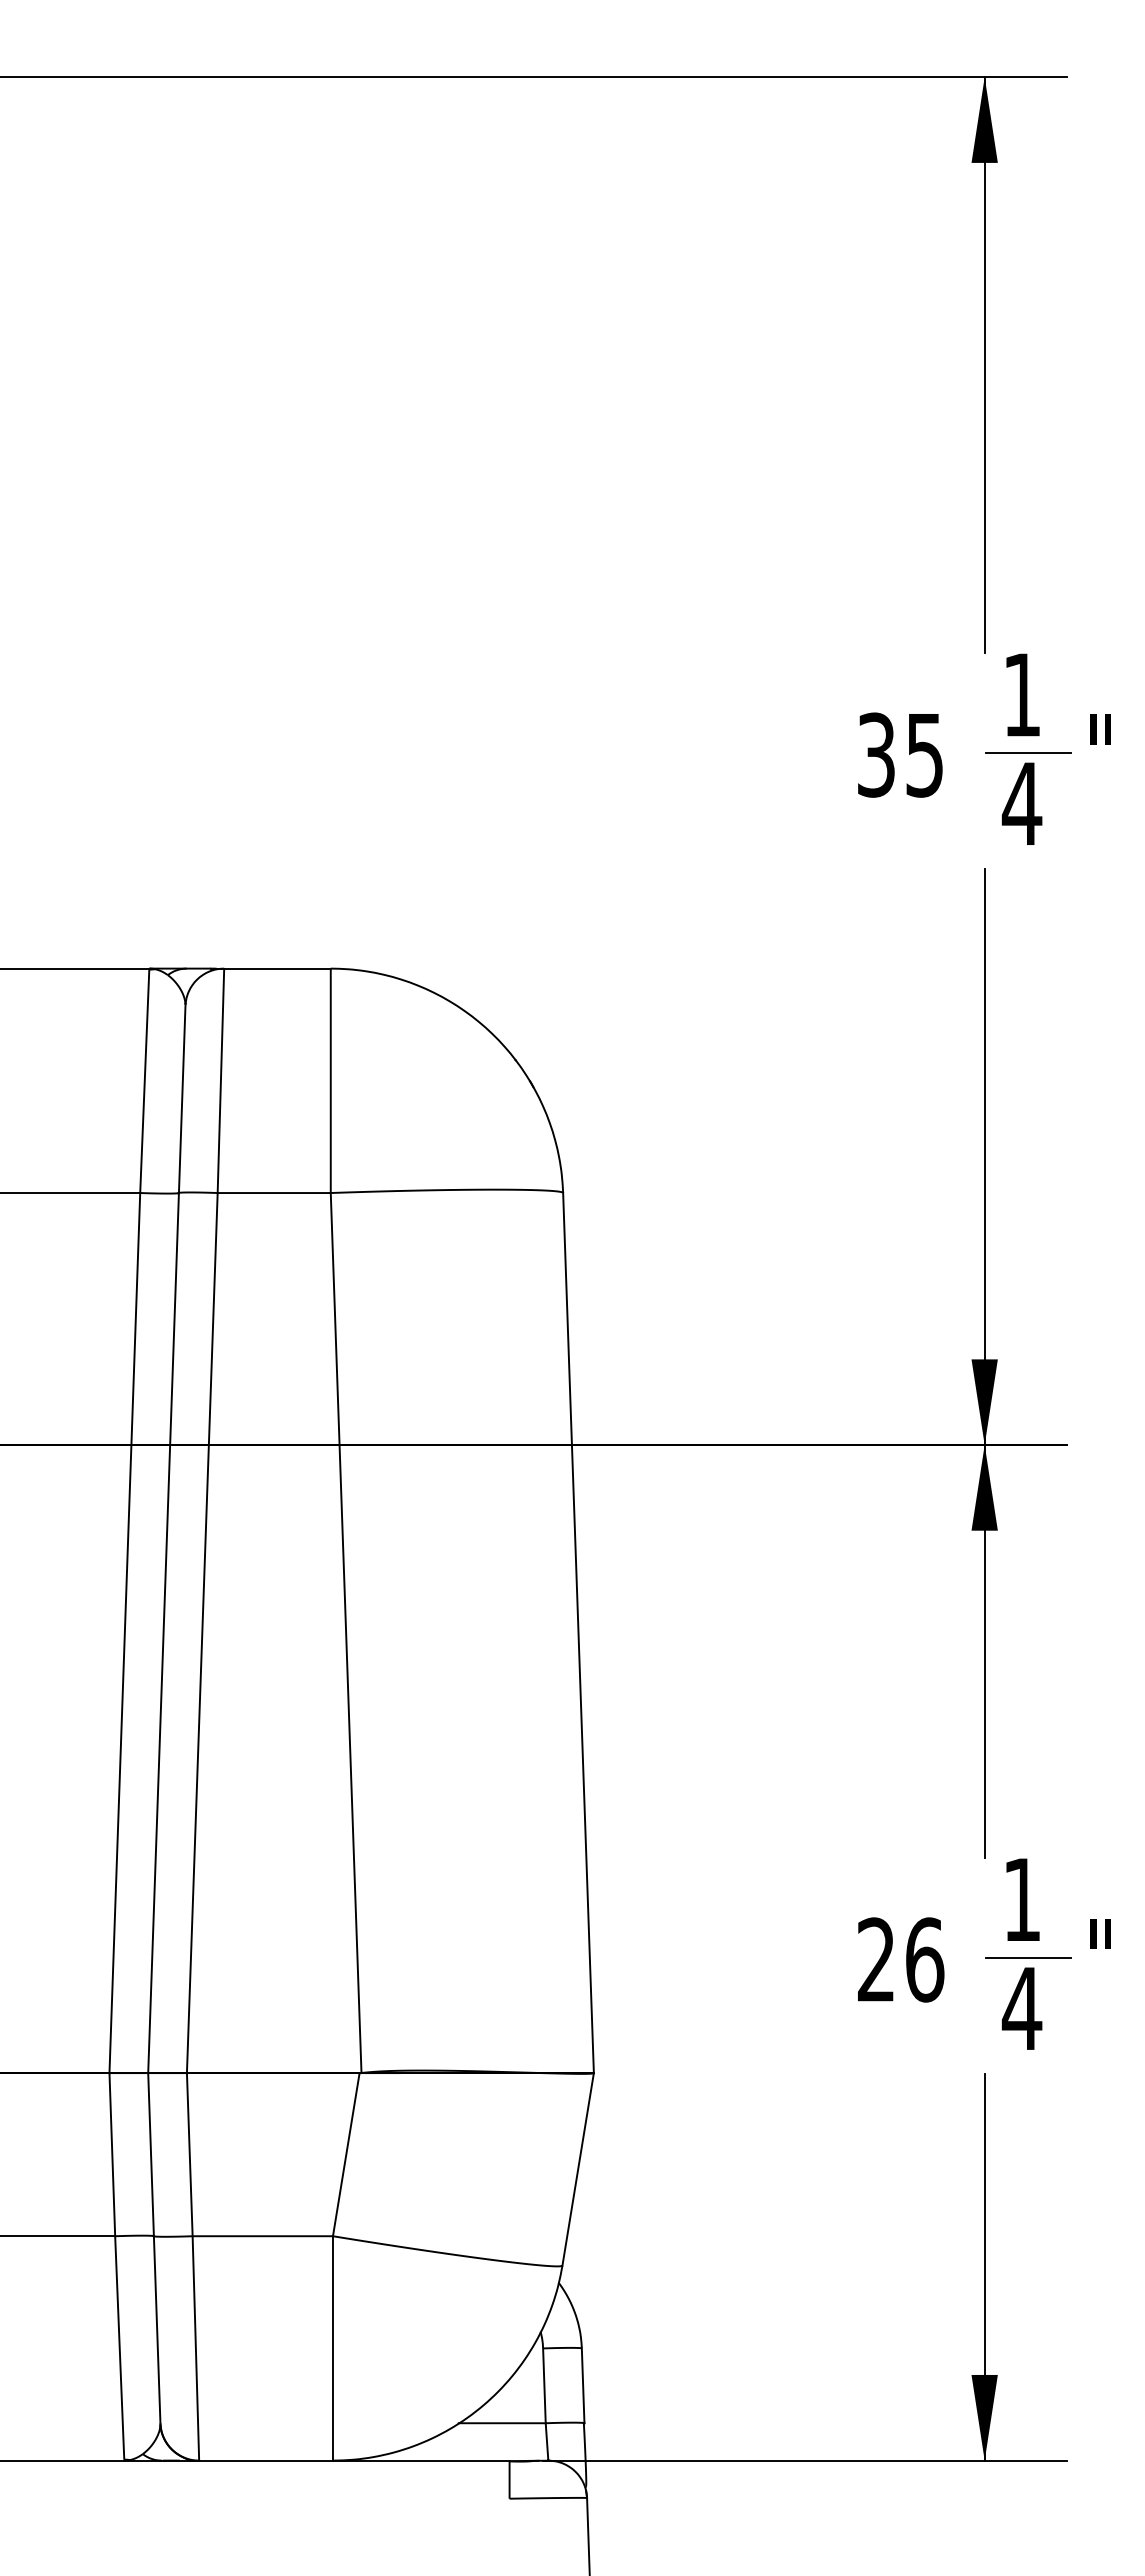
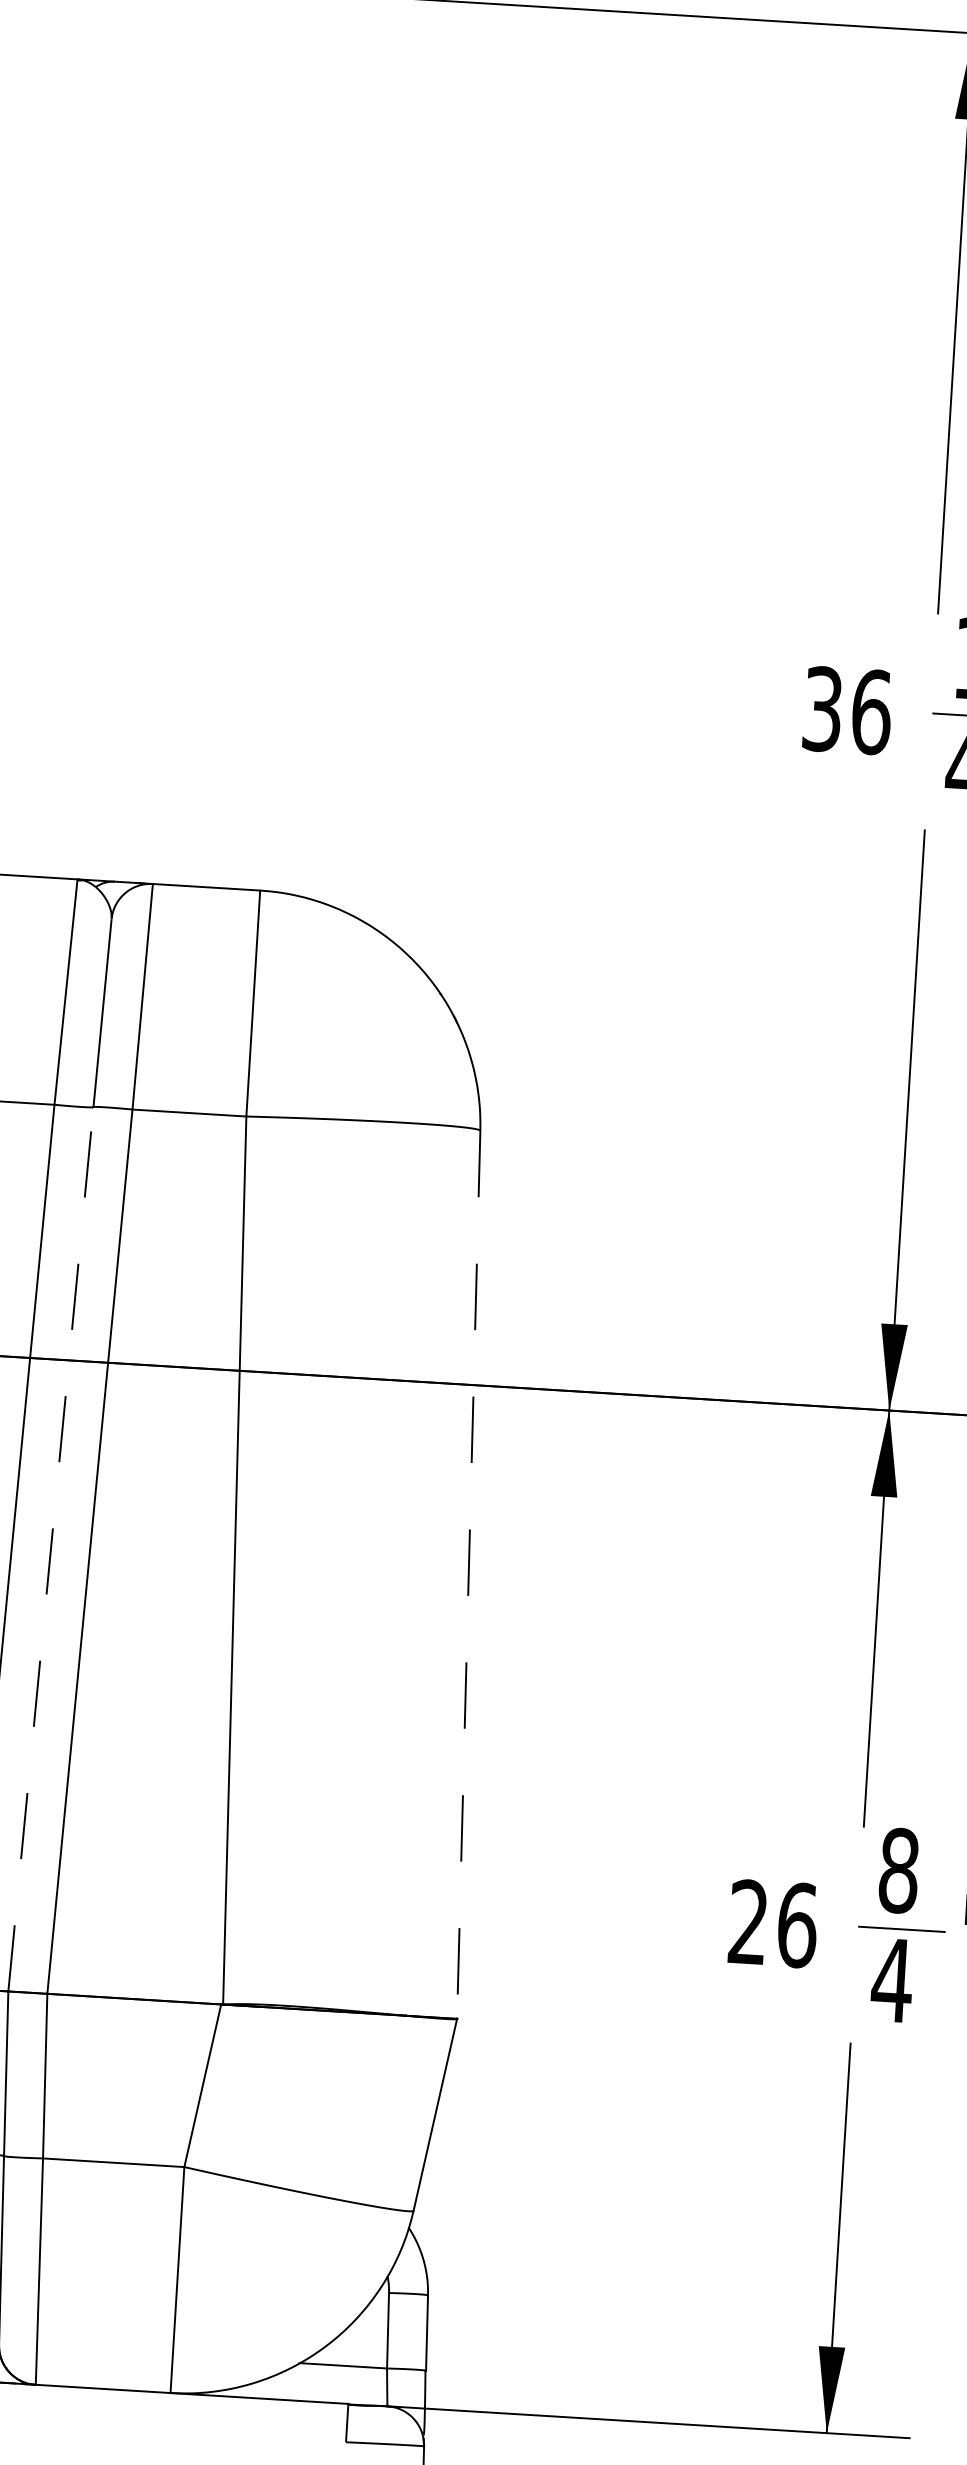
text: (925, 754) -> (872, 711), 35 -> 36
line: (163, 1632) -> (50, 1548), solid -> dashed
line: (578, 1633) -> (468, 1575), solid -> dashed
text: (1022, 1899) -> (899, 1870), 1 -> 8

